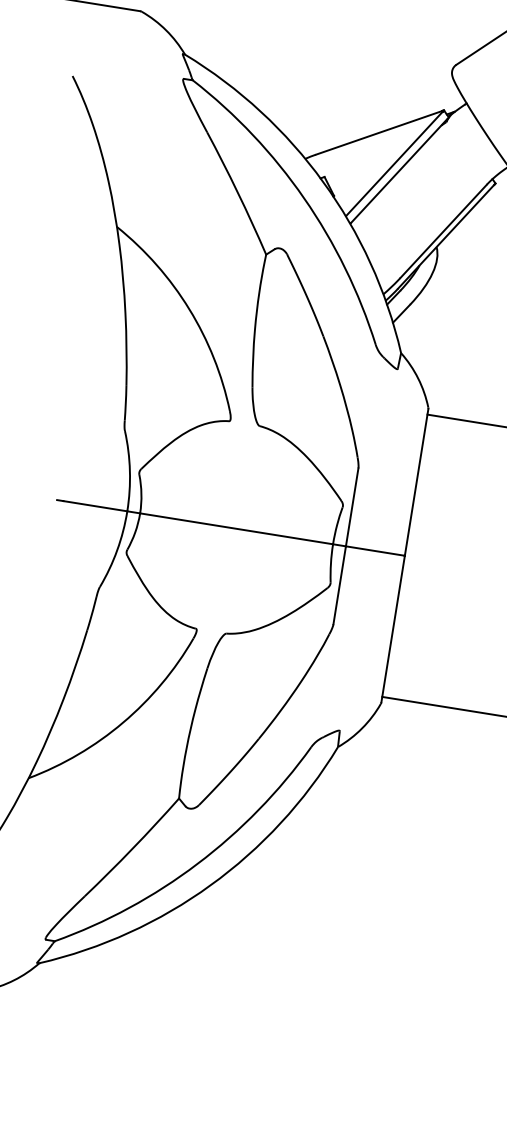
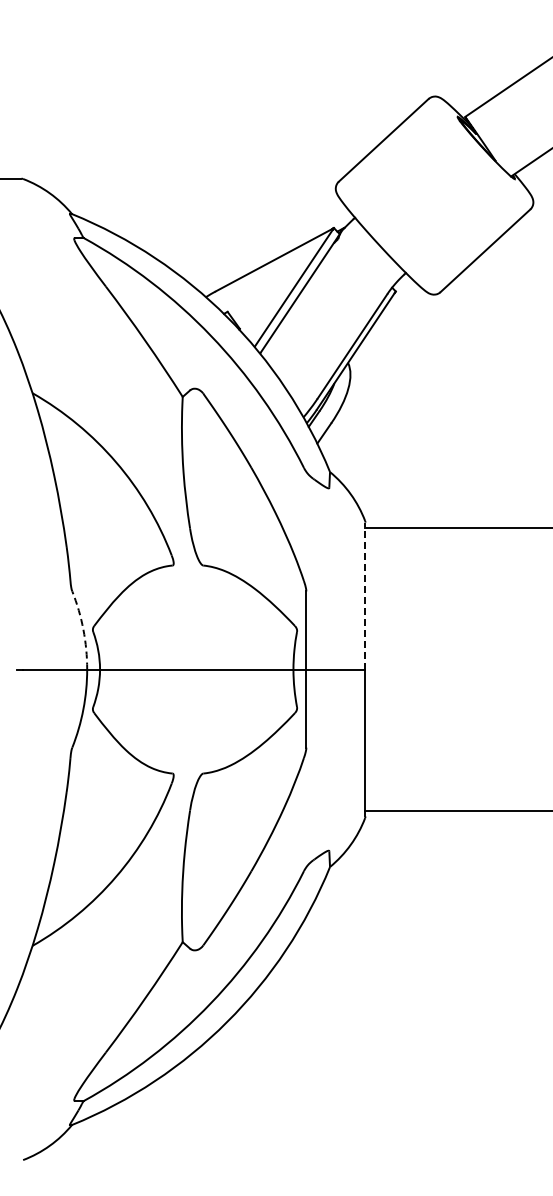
arc: (130, 470) -> (83, 629), solid -> dashed
line: (416, 481) -> (365, 595), solid -> dashed

